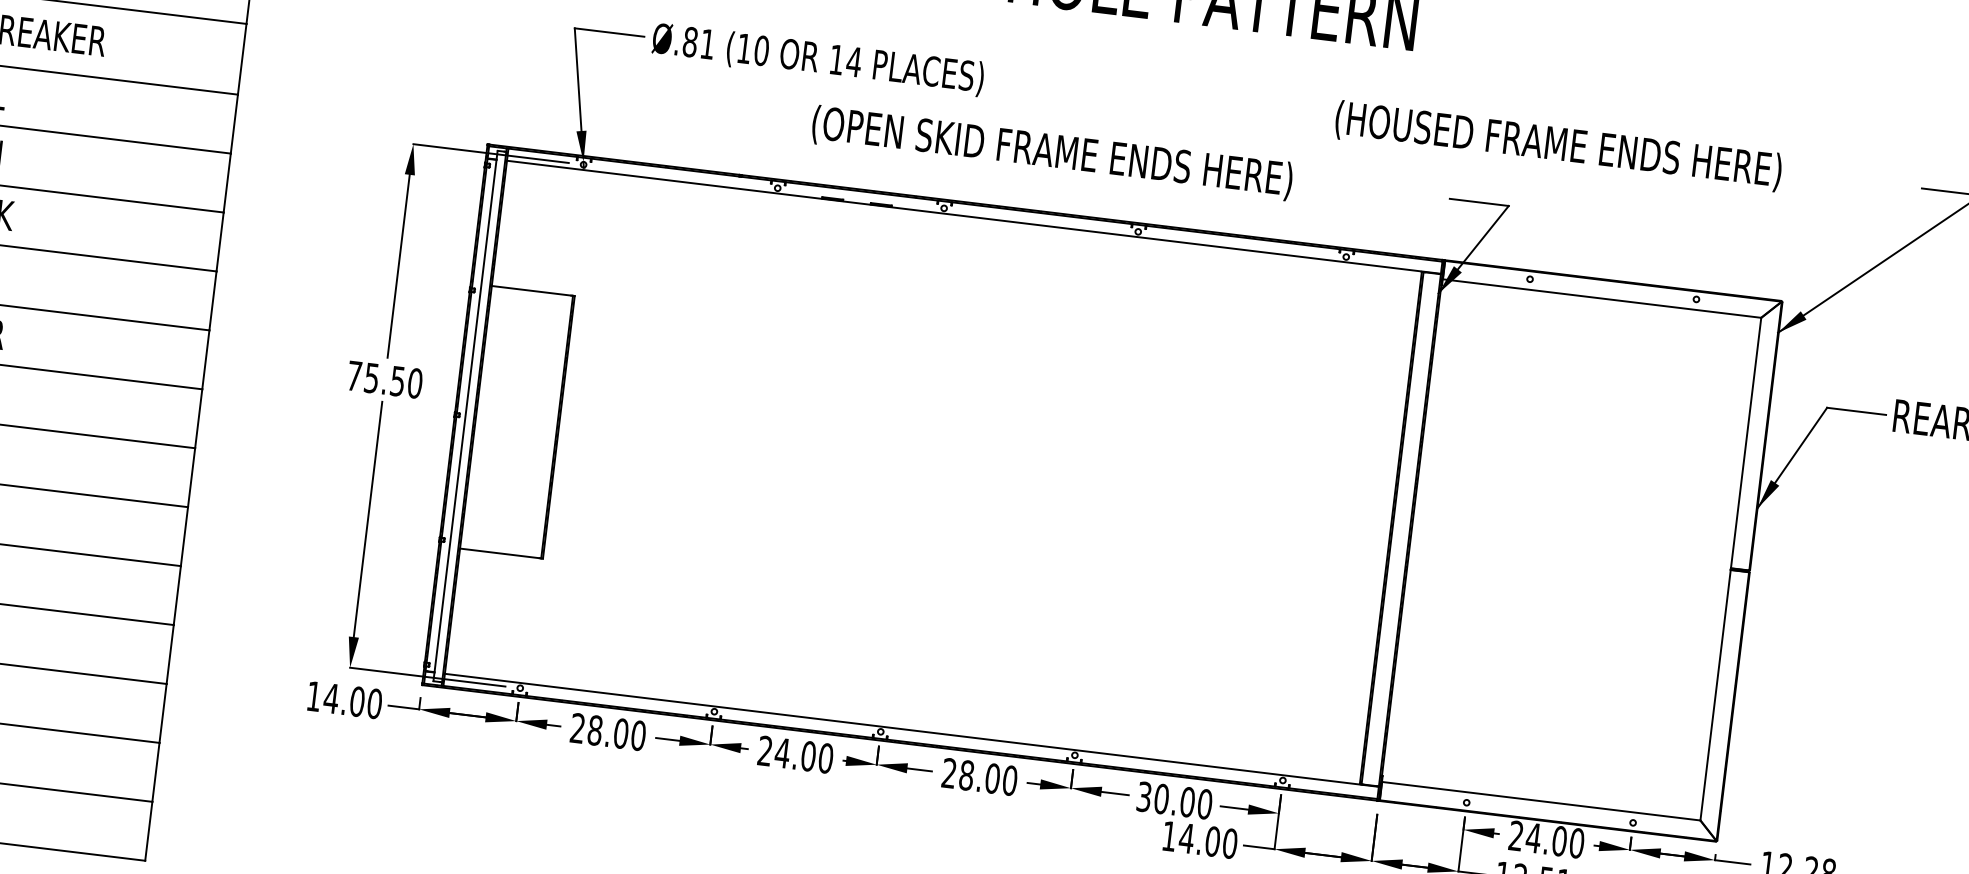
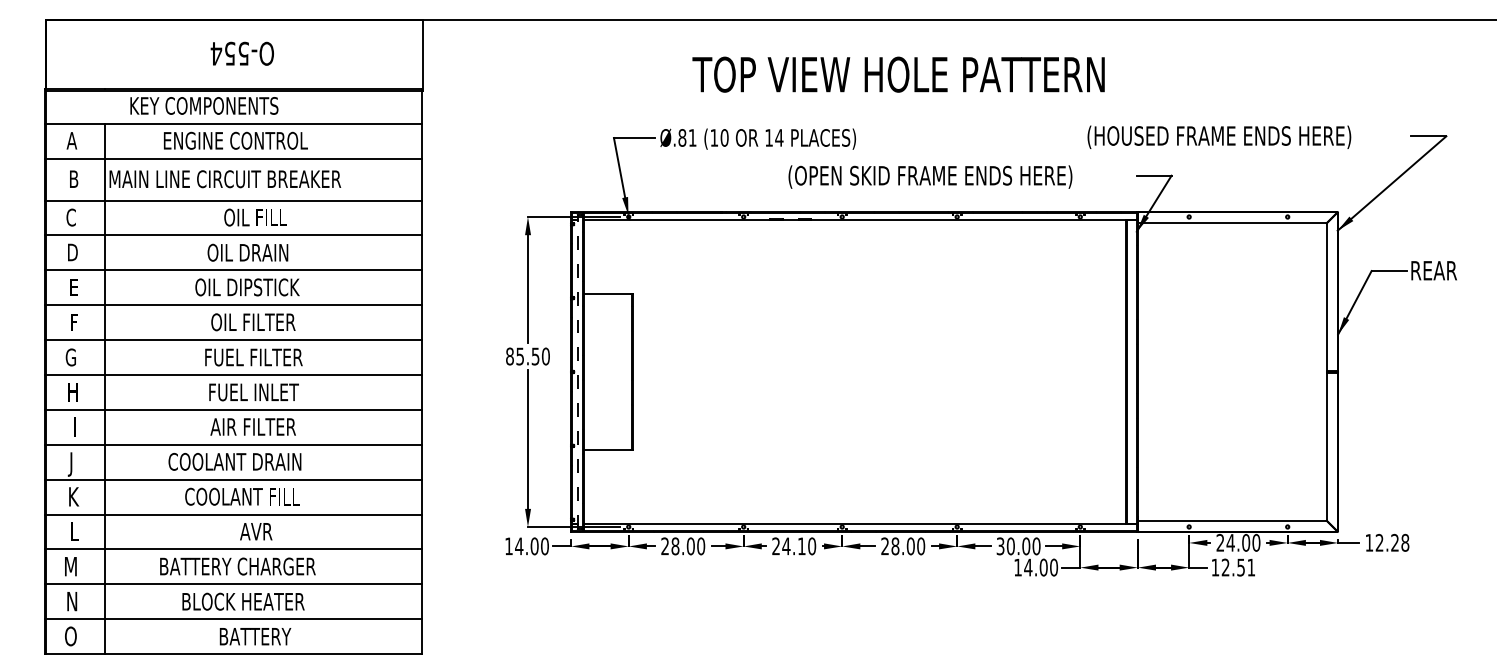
text: (1558, 144) -> (1219, 136), moved
text: (1052, 152) -> (930, 176), moved
text: (353, 375) -> (509, 356), 75.50 -> 85.50
line: (465, 416) -> (577, 372), solid -> dashed
text: (808, 756) -> (801, 546), 24.00 -> 24.10

